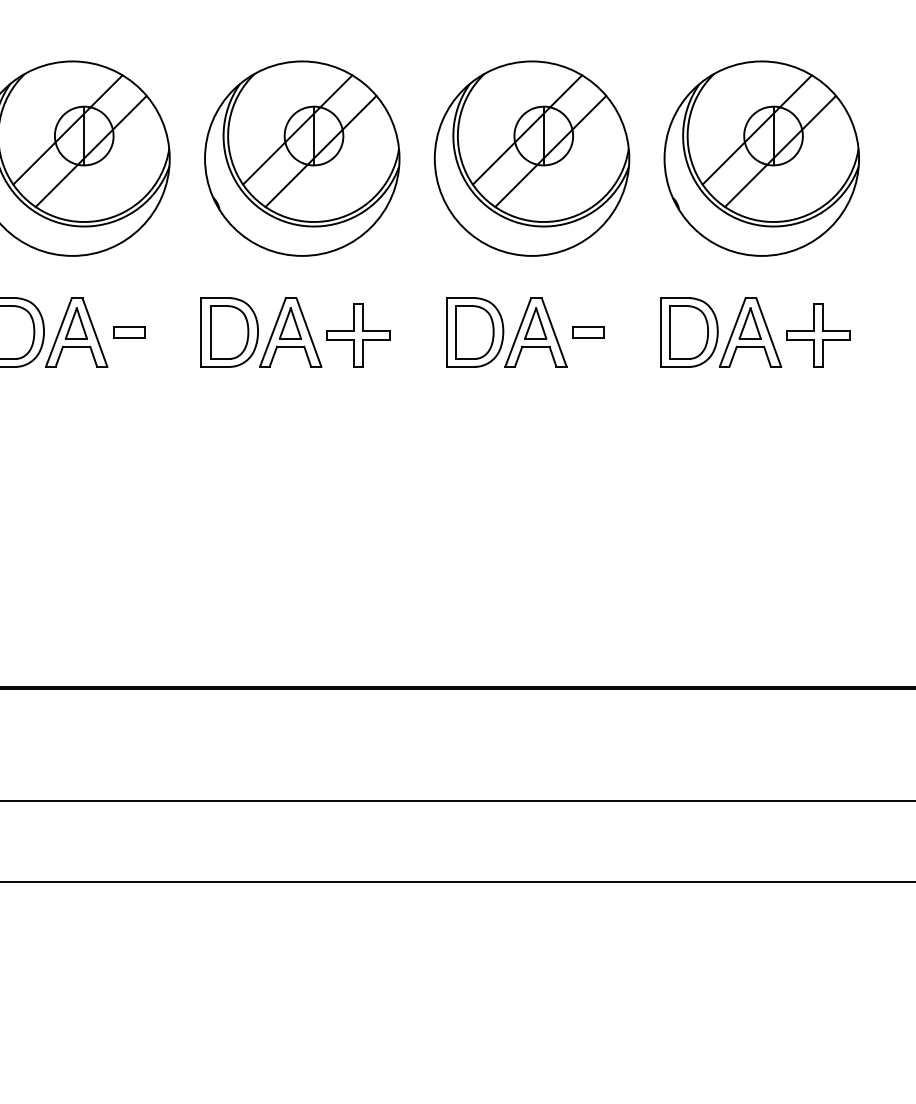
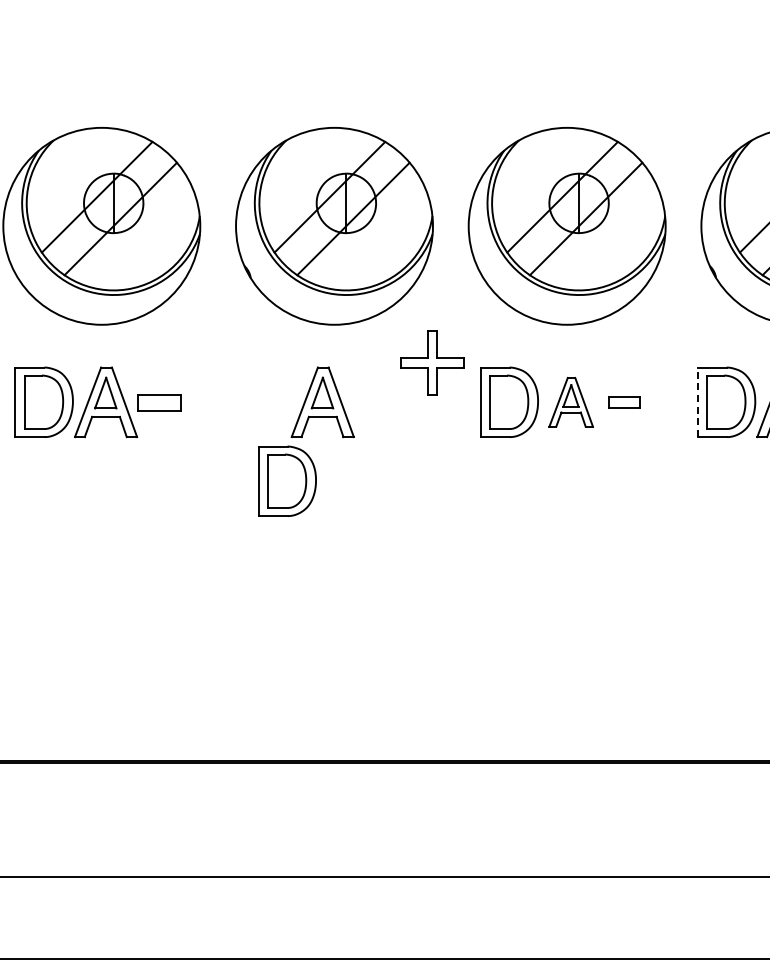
line: (660, 331) -> (697, 401), solid -> dashed
part: (129, 332) -> (159, 402), size x1.4
part: (229, 332) -> (287, 481), moved
part: (535, 332) -> (570, 402), size x0.7
part: (358, 335) -> (431, 362), moved

